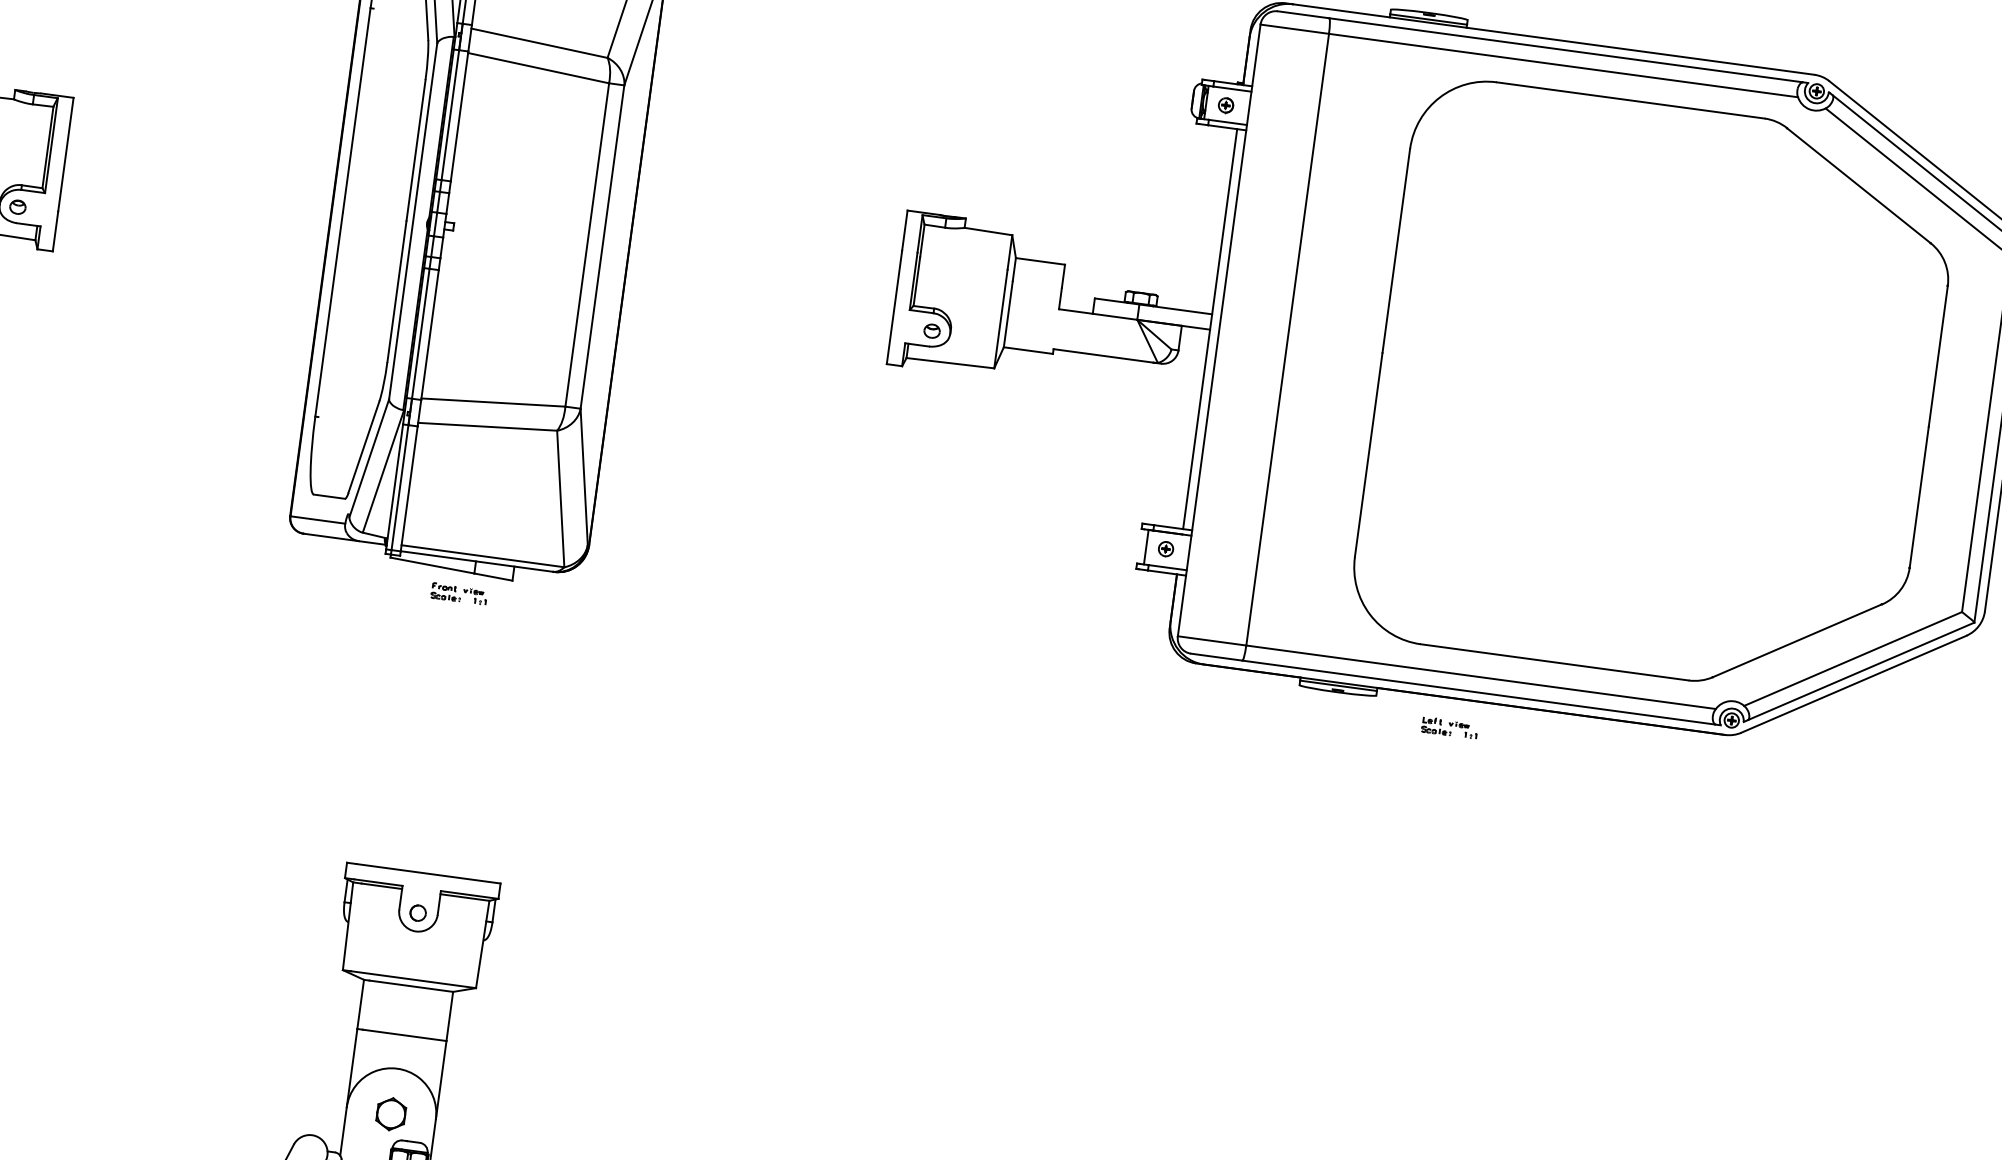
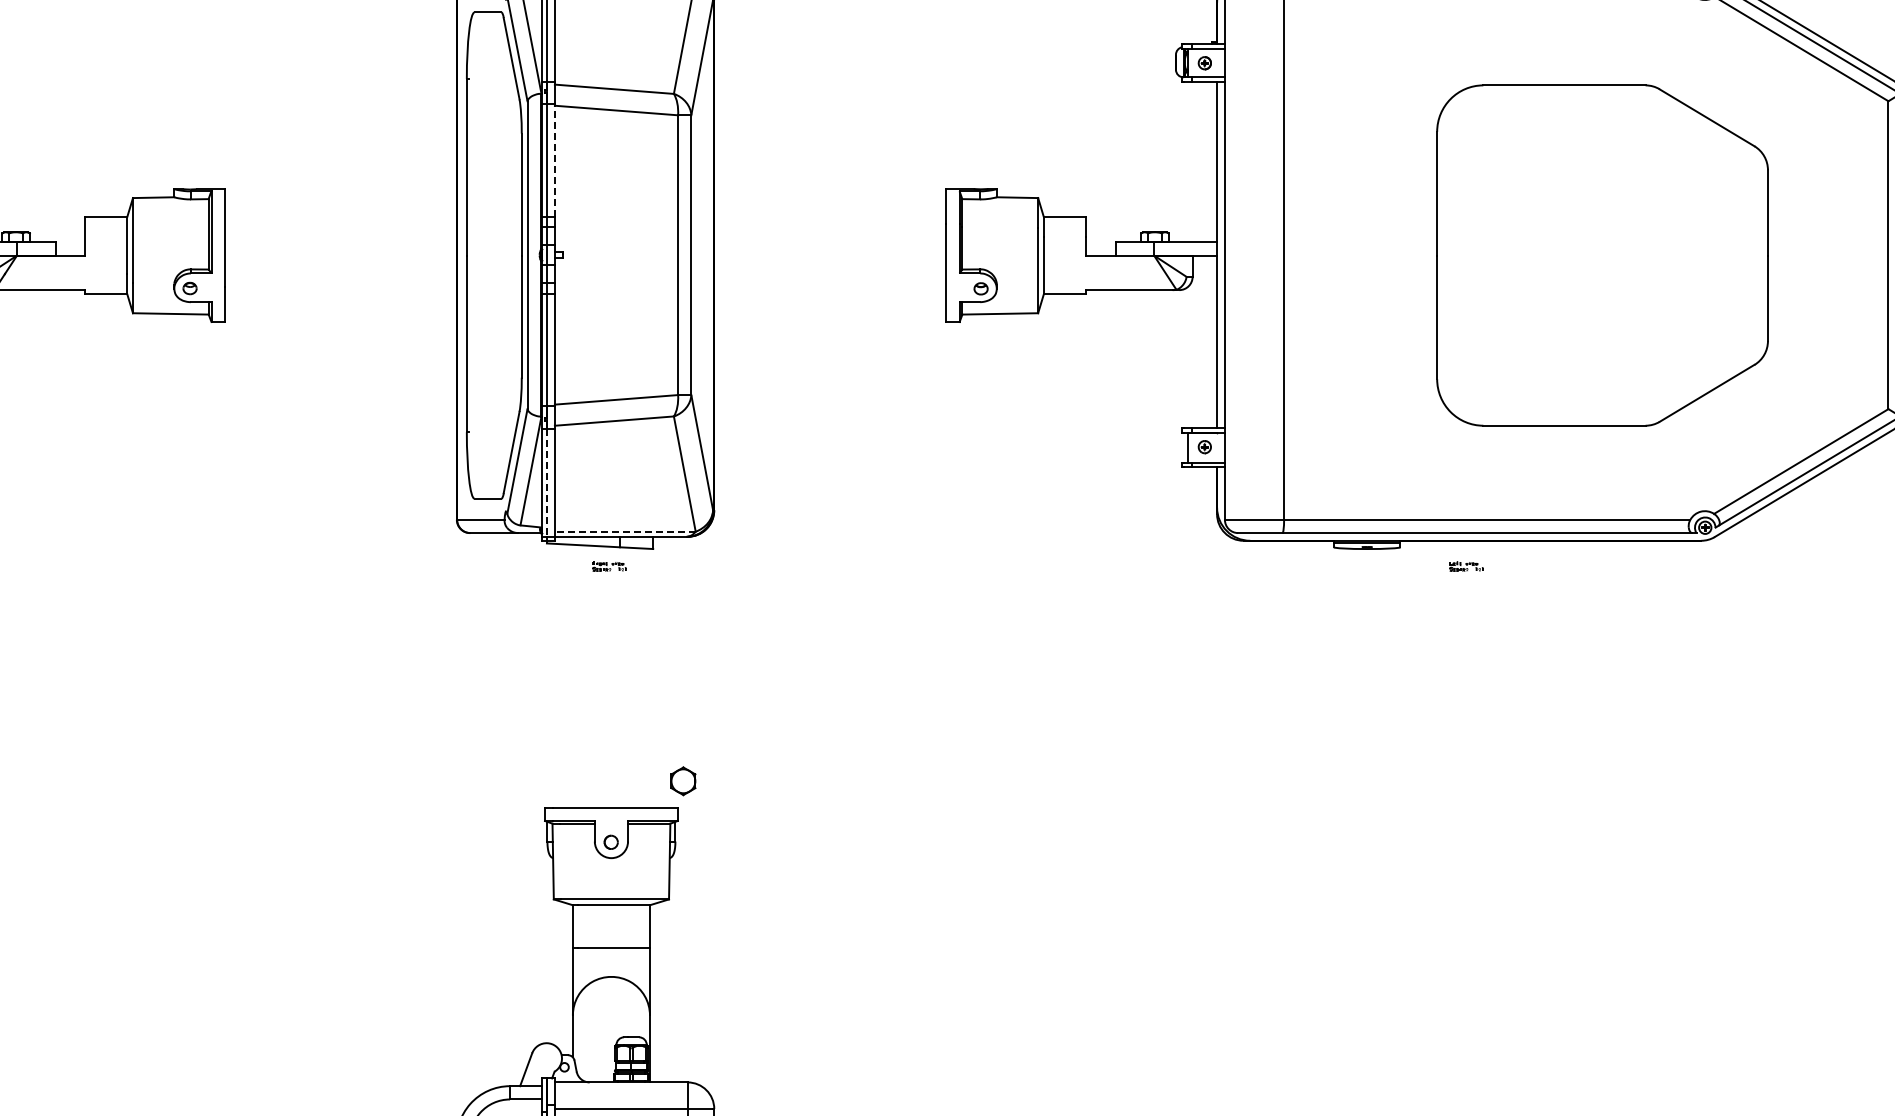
line: (459, 116) -> (554, 160), solid -> dashed
part: (1655, 389) -> (1602, 255), size x0.7
line: (399, 488) -> (546, 483), solid -> dashed
line: (482, 555) -> (624, 531), solid -> dashed
part: (459, 594) -> (609, 566), size x0.7
part: (1449, 727) -> (1466, 566), size x0.7
part: (391, 1114) -> (683, 781), moved

